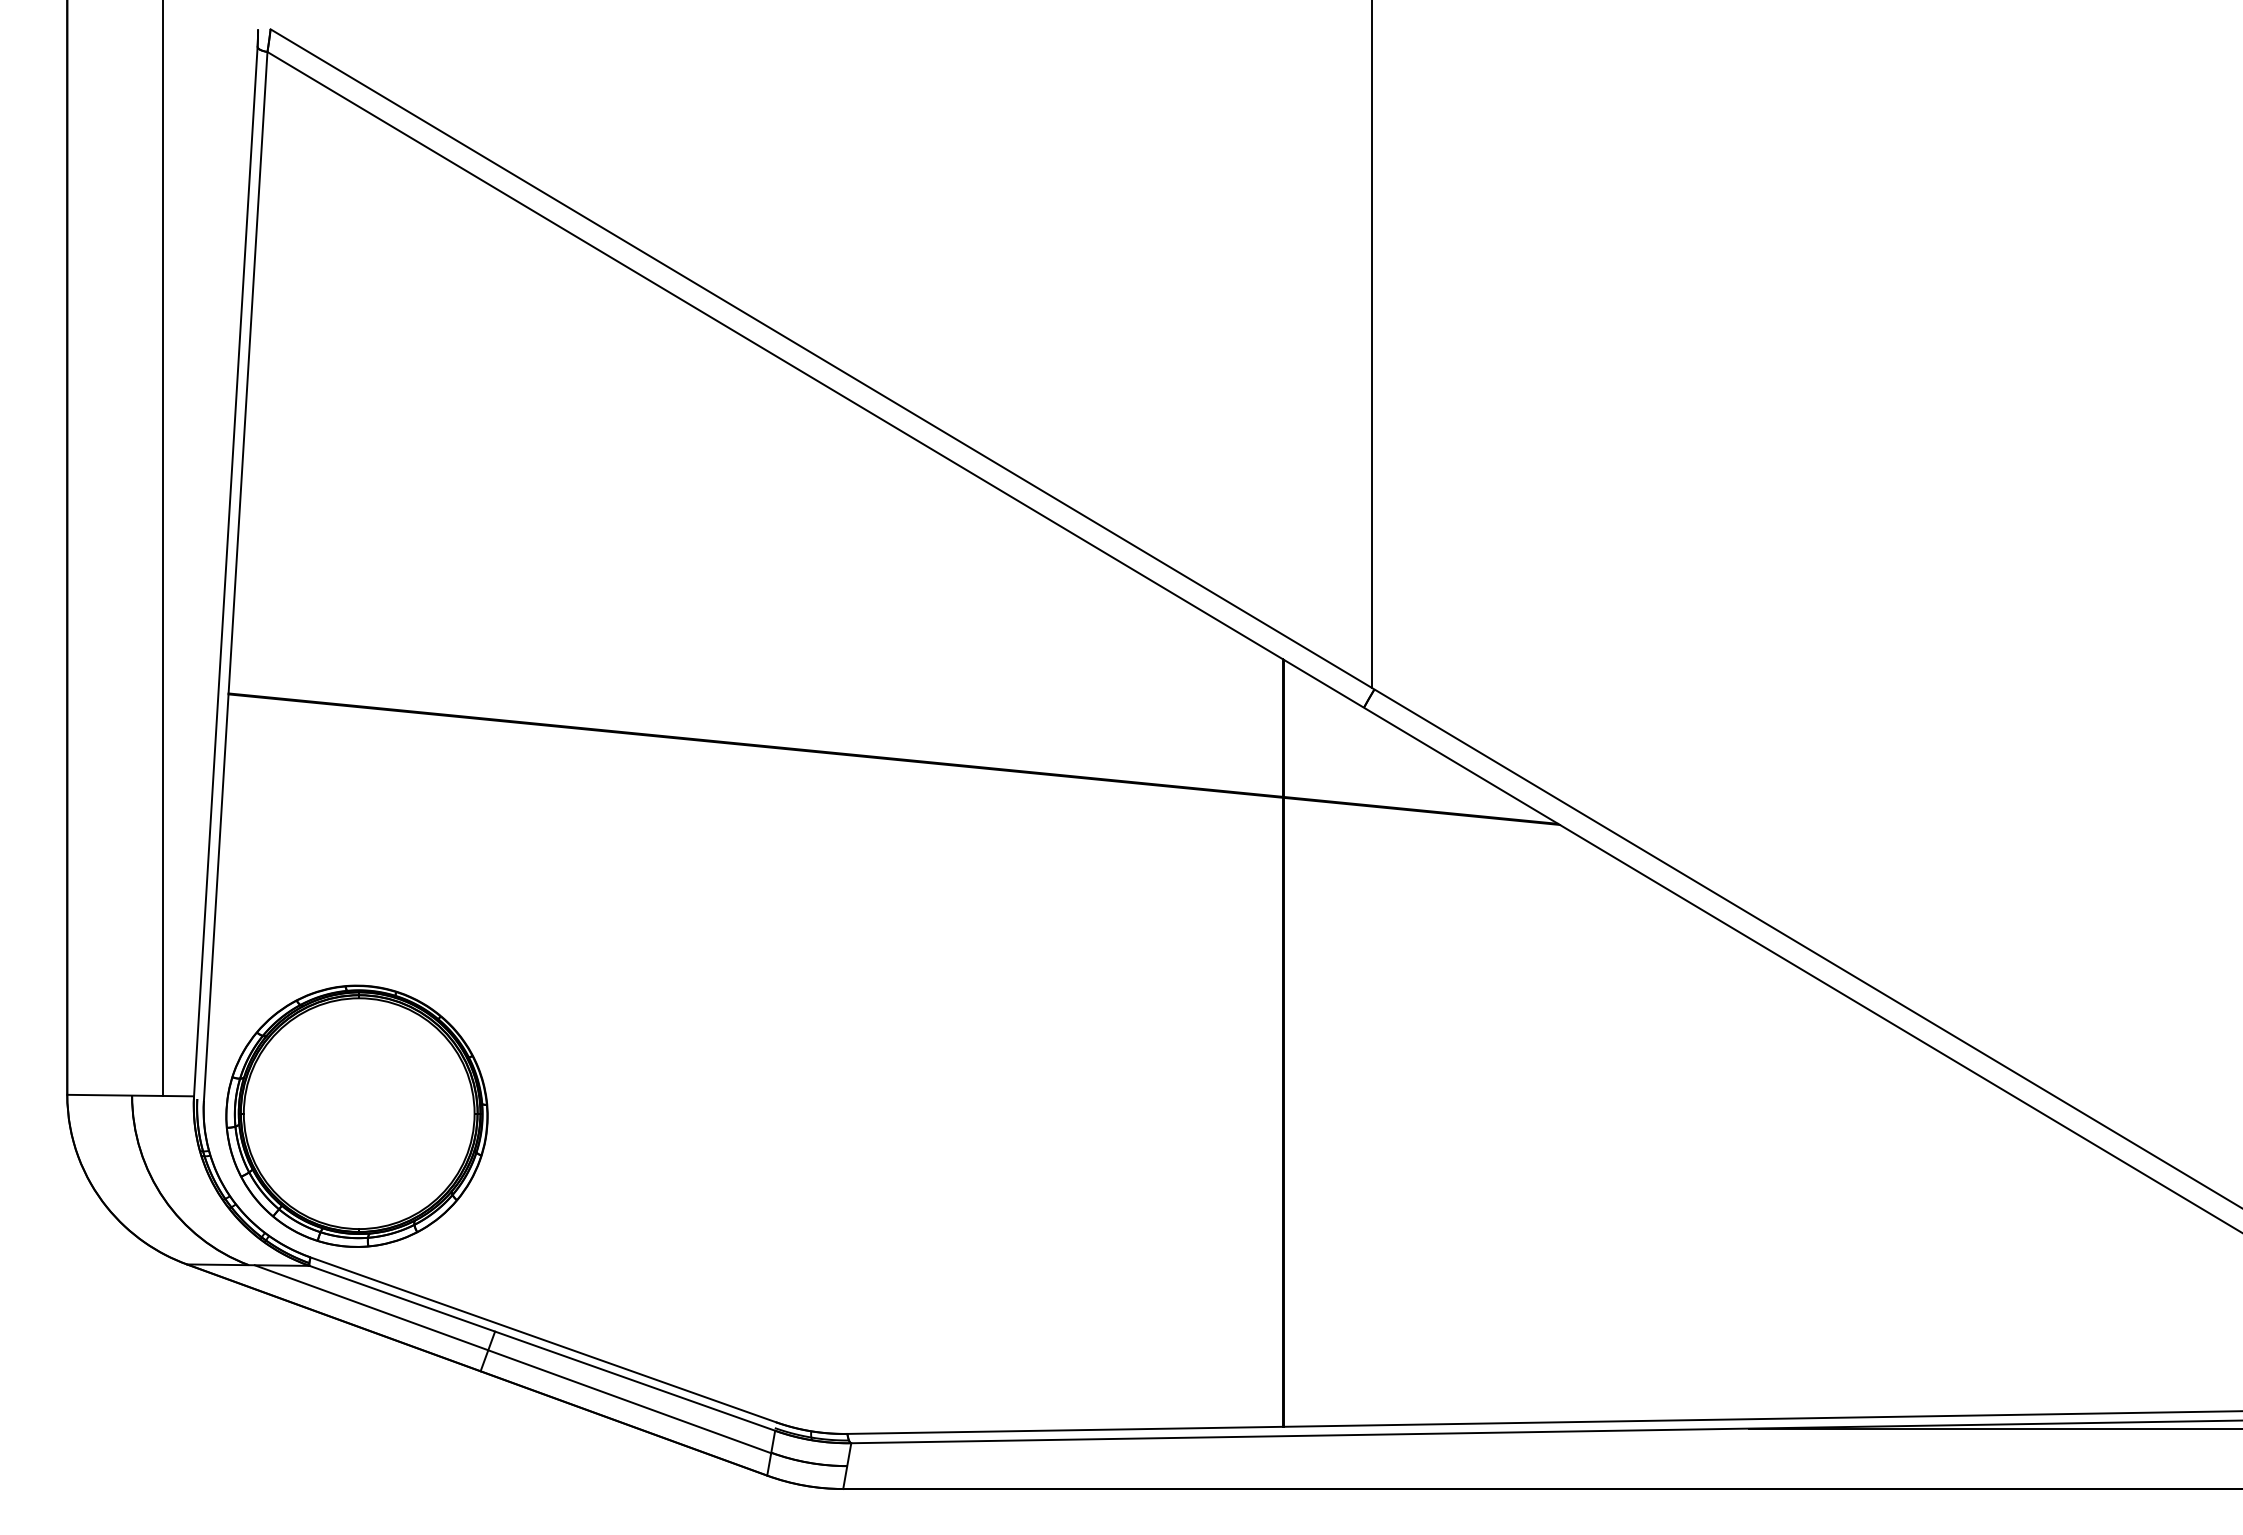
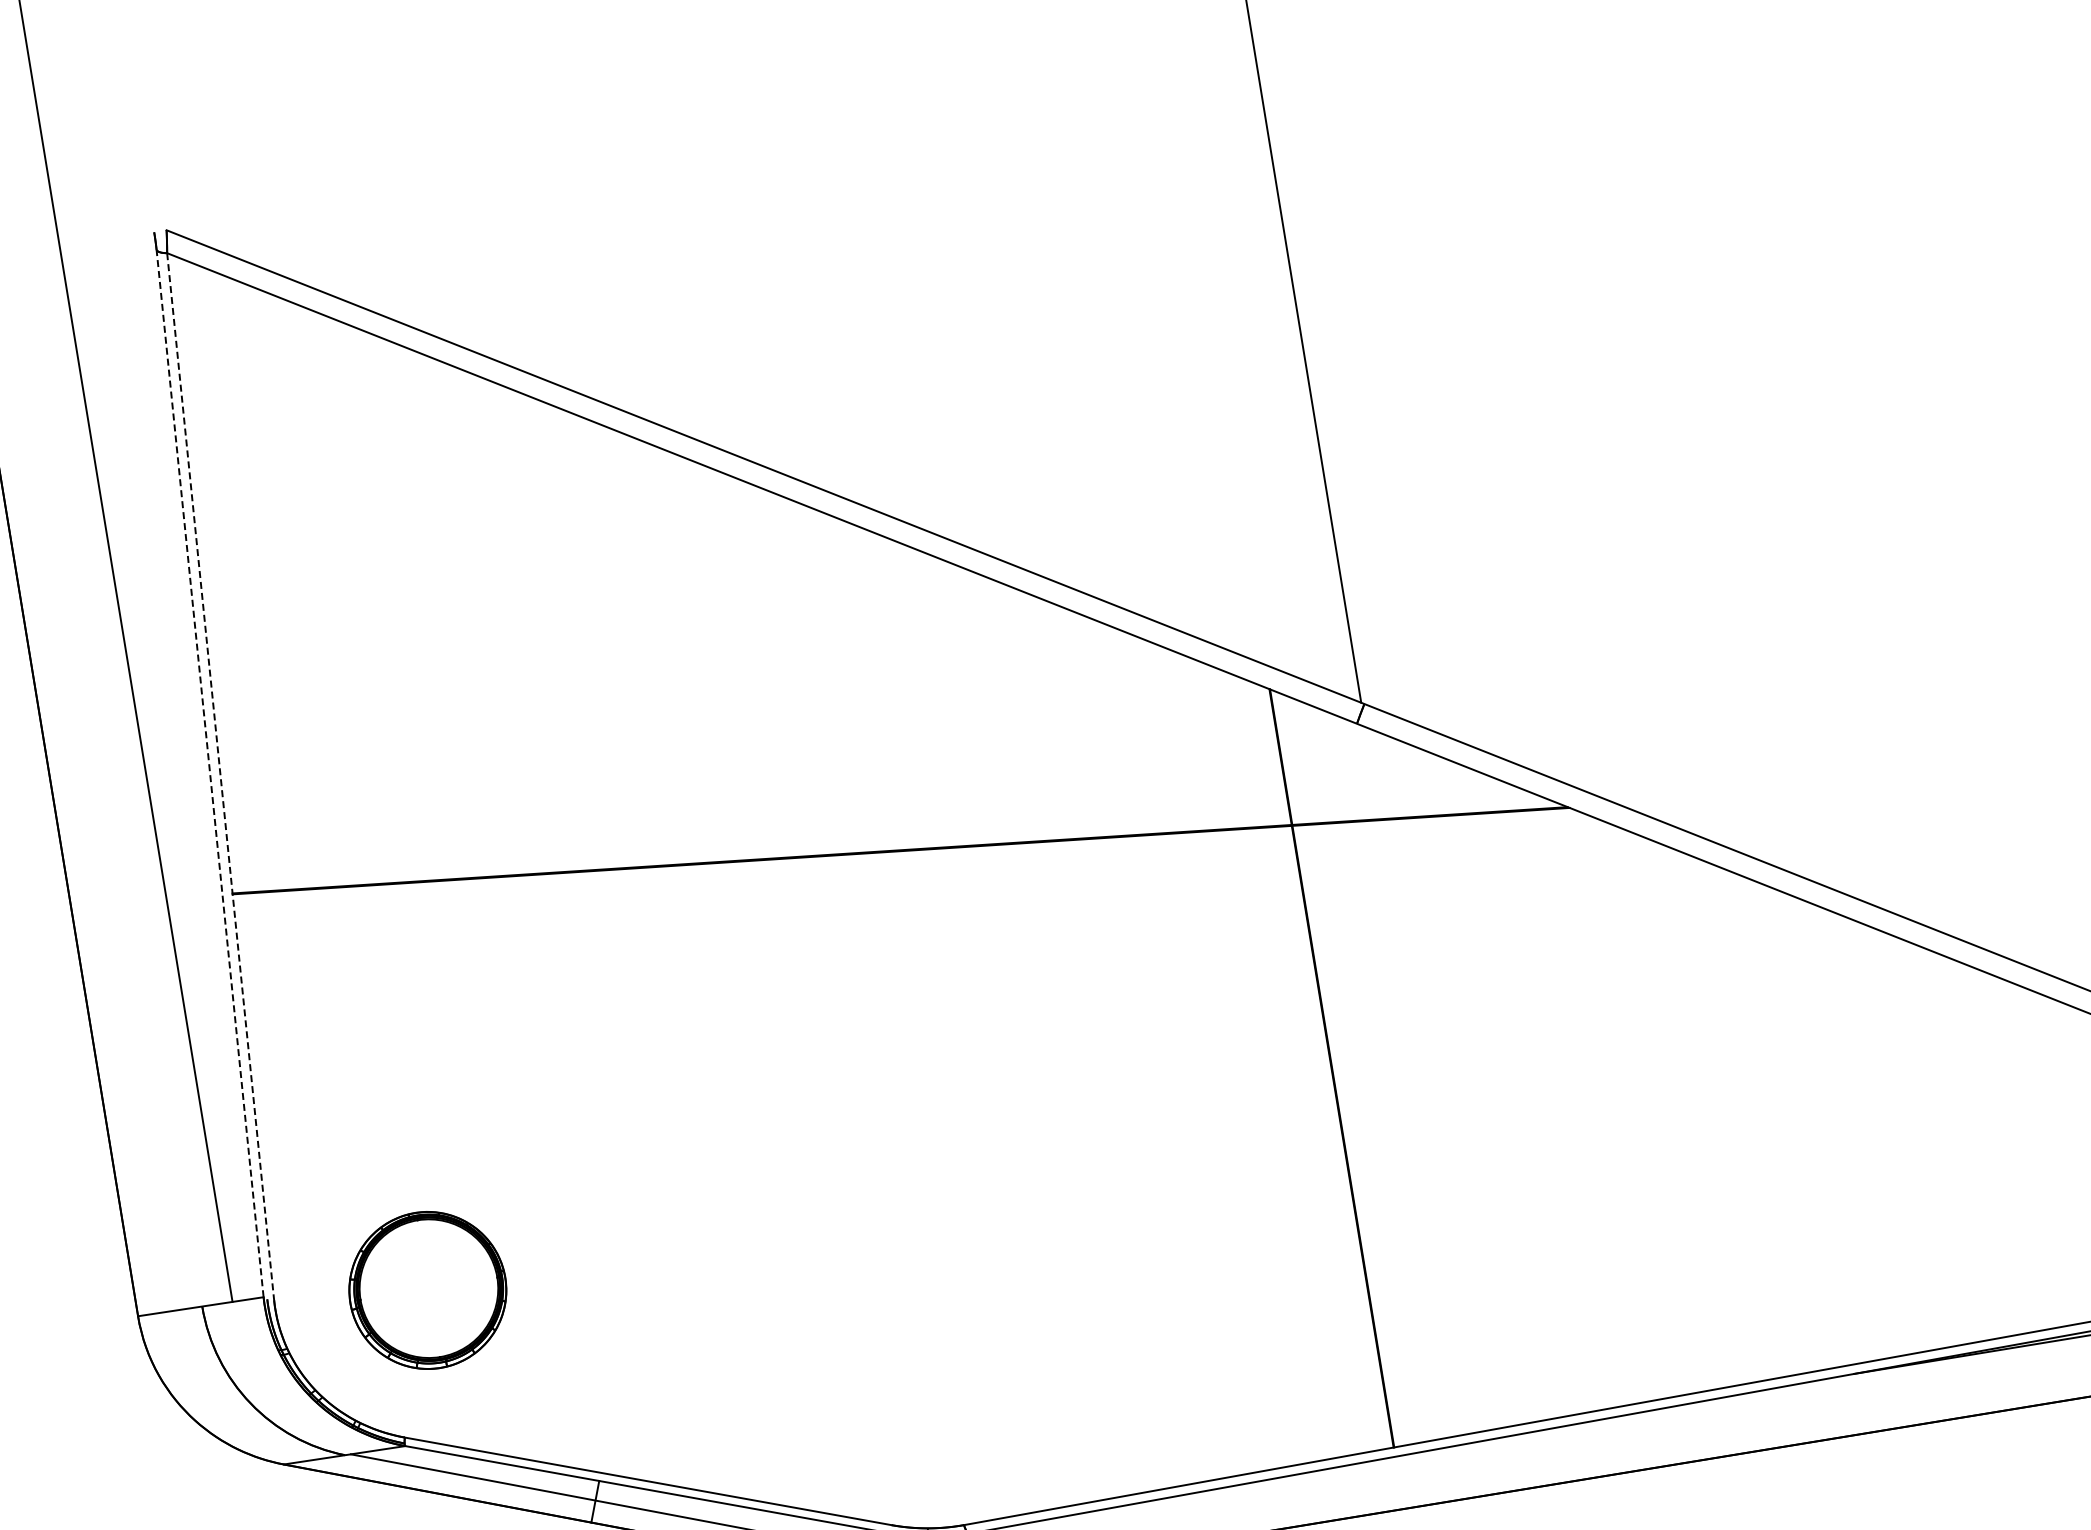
line: (225, 571) -> (209, 773), solid -> dashed
line: (235, 576) -> (220, 776), solid -> dashed
part: (356, 1115) -> (427, 1289), size x0.6

